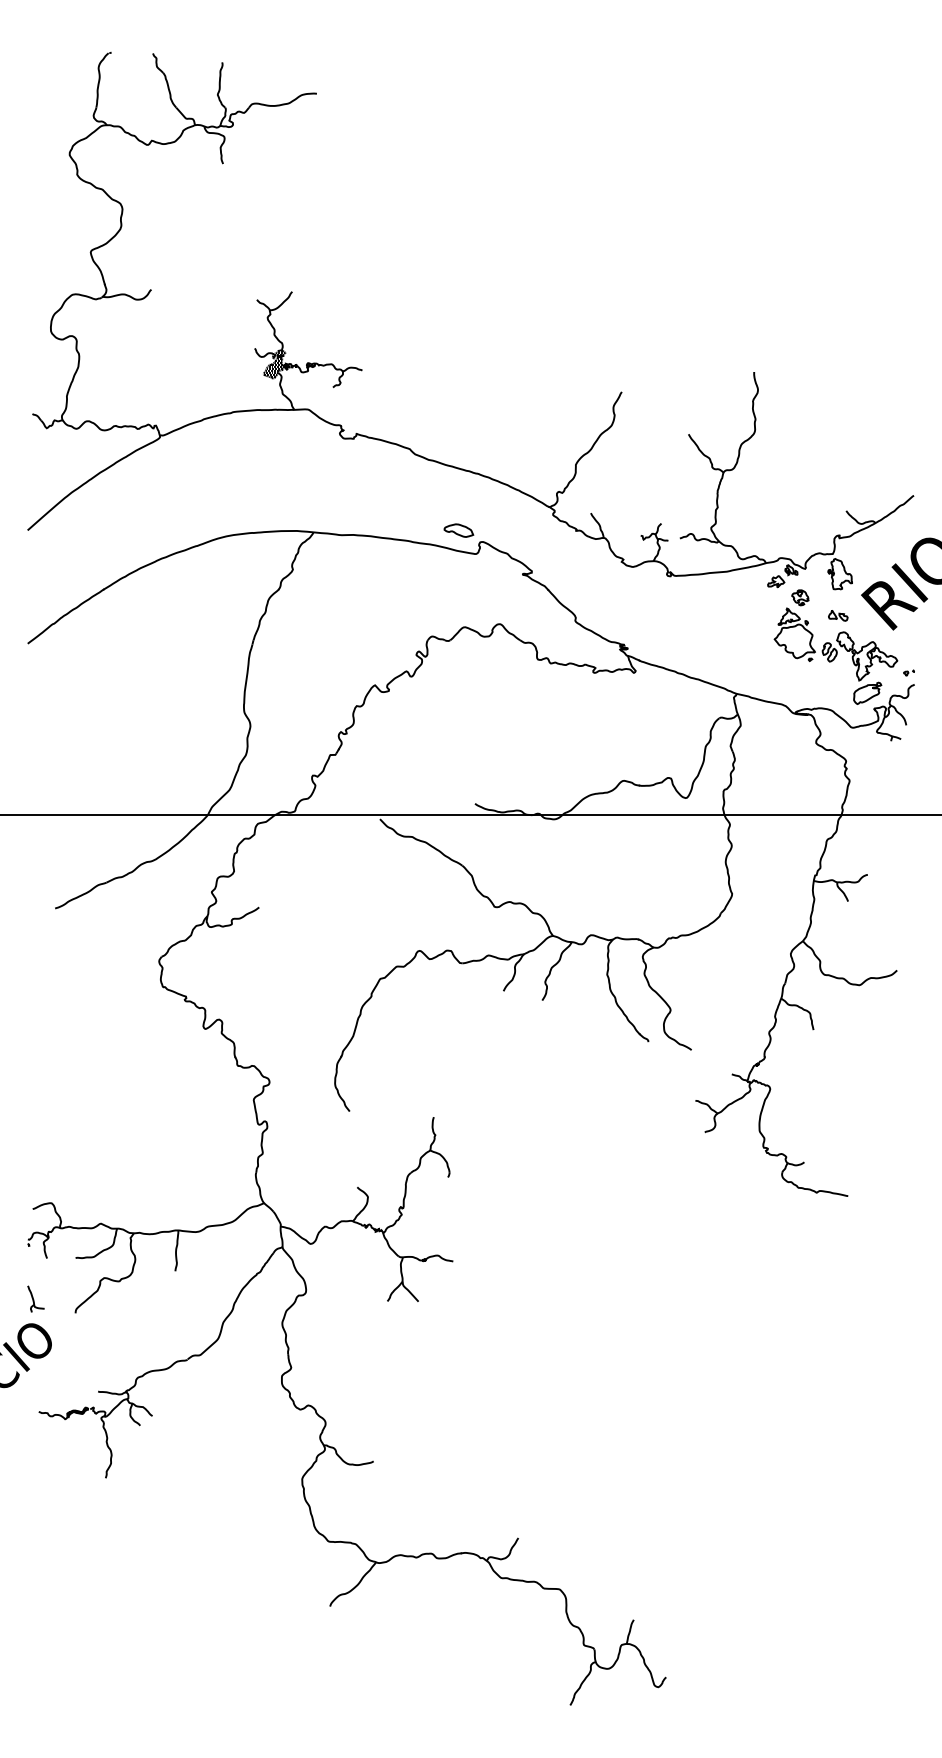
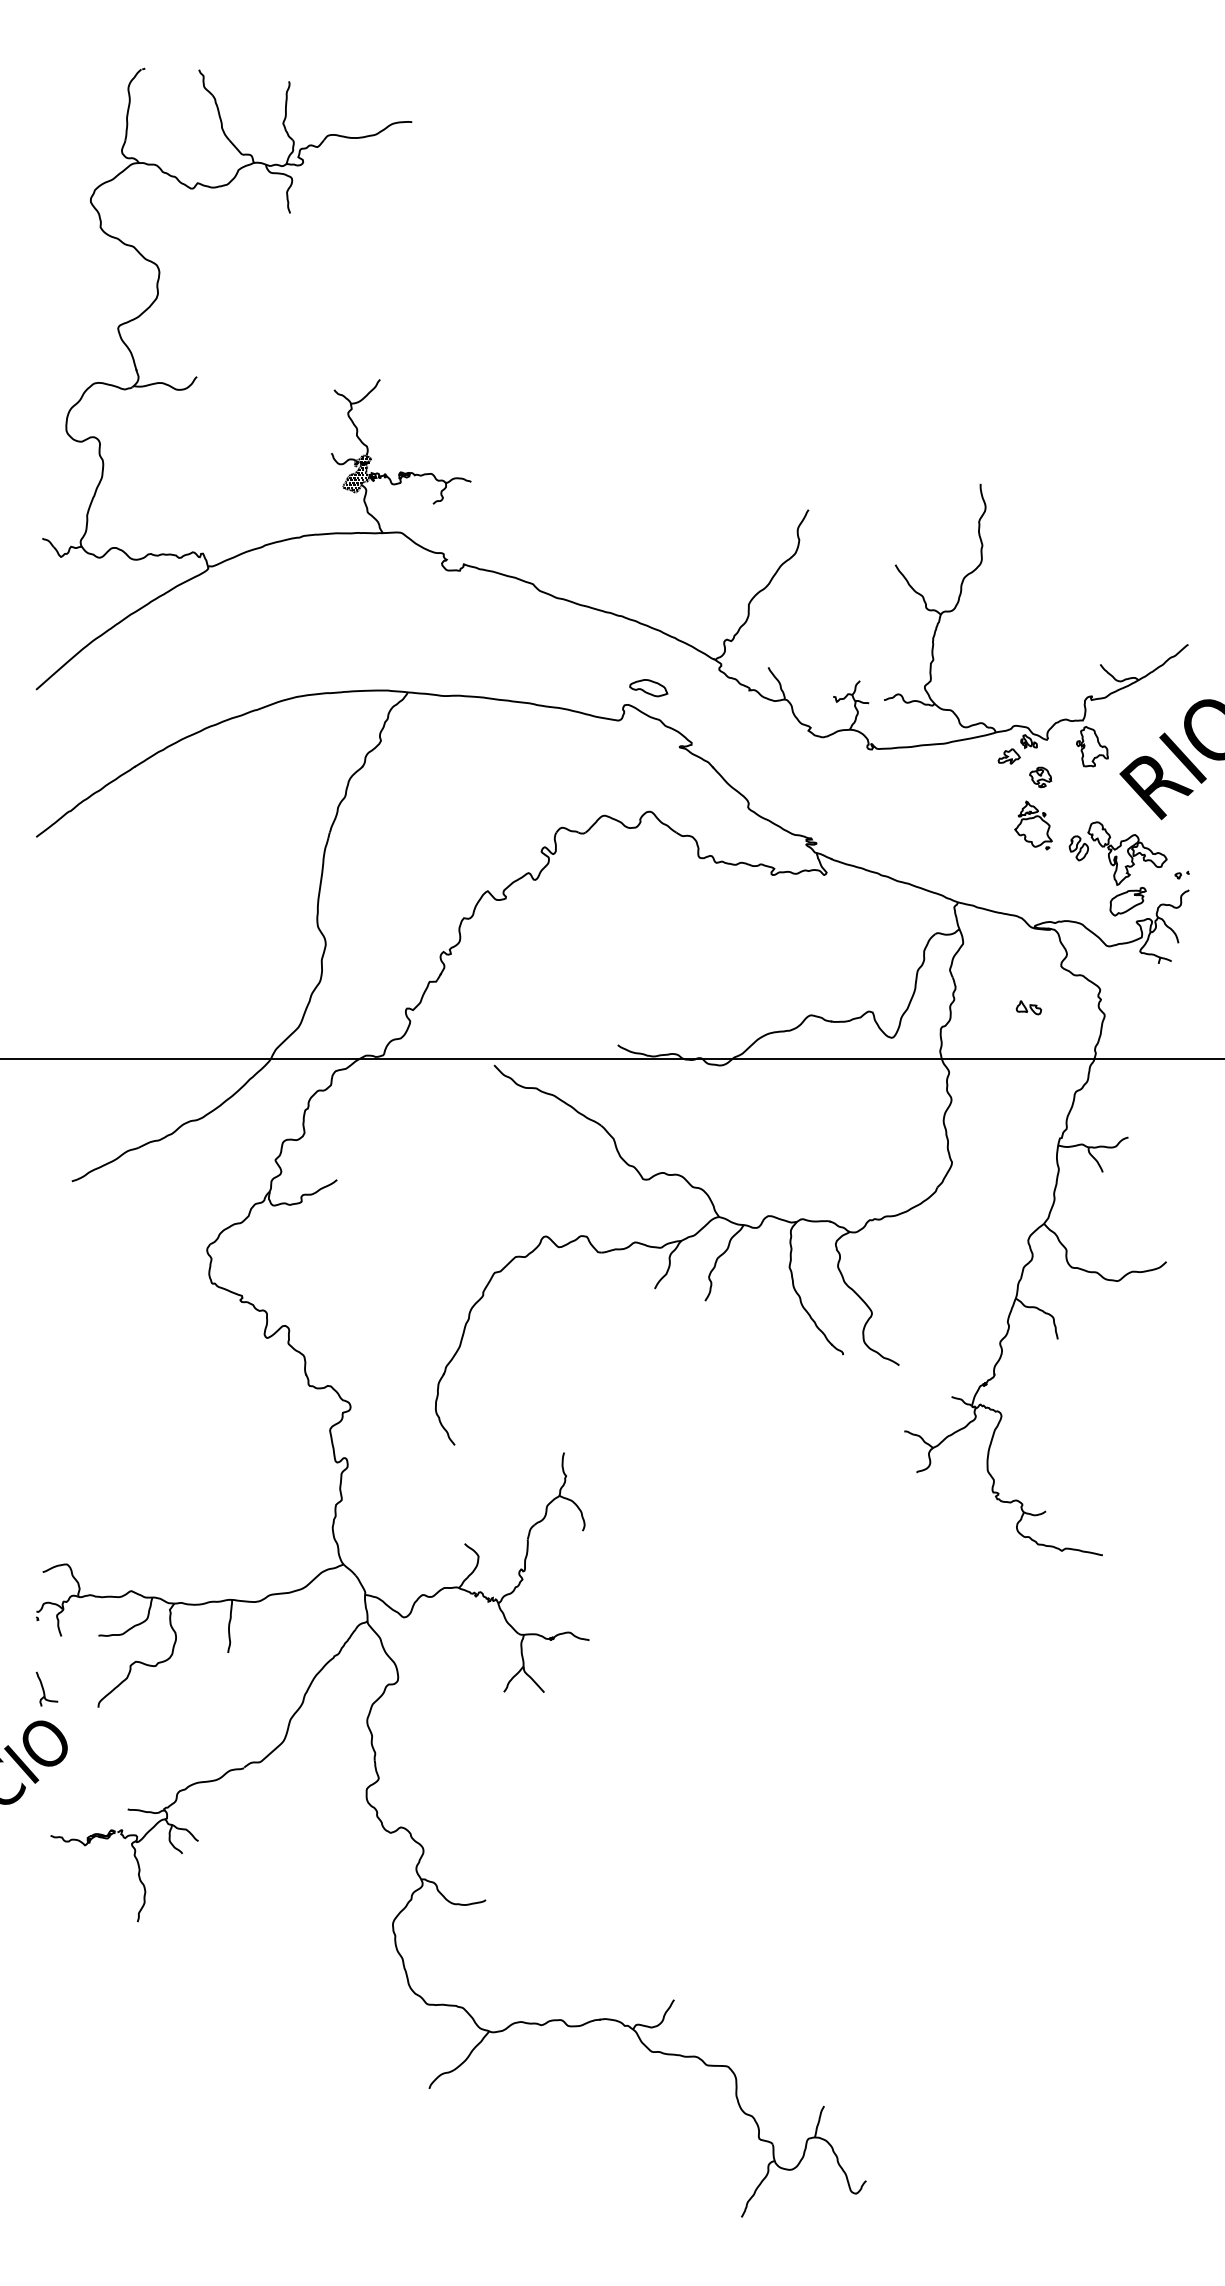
part: (458, 530) -> (648, 688), moved
part: (837, 615) -> (1028, 1007), moved
part: (794, 634) -> (1033, 825), size x0.7

